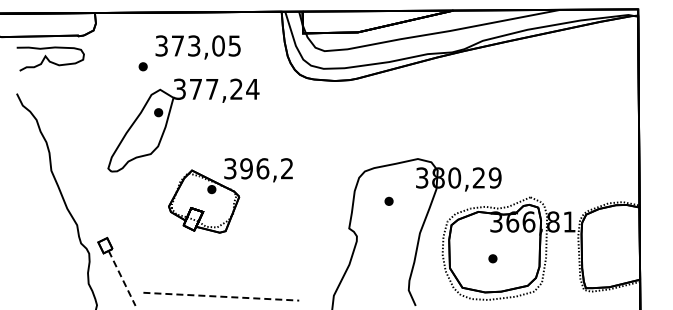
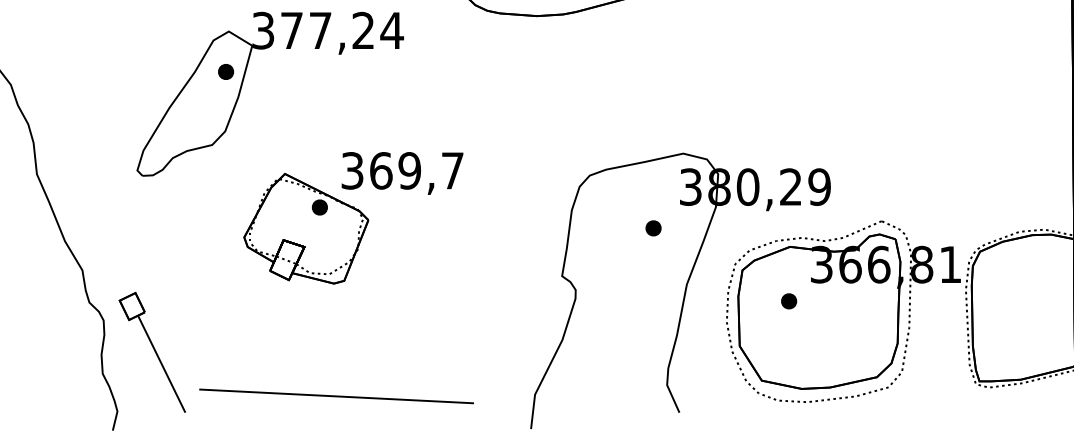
text: (266, 168) -> (416, 170), 396,2 -> 369,7
part: (388, 200) -> (652, 226), moved
part: (492, 258) -> (788, 300), moved
line: (122, 278) -> (162, 364), dashed -> solid
line: (221, 296) -> (336, 396), dashed -> solid

